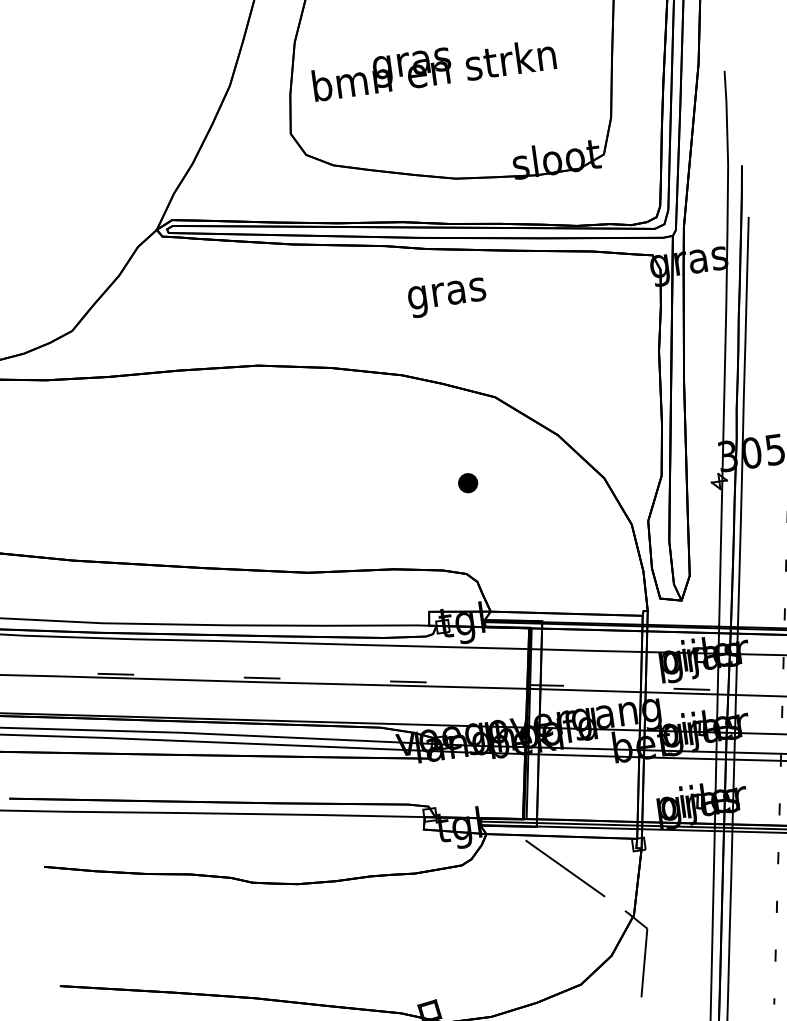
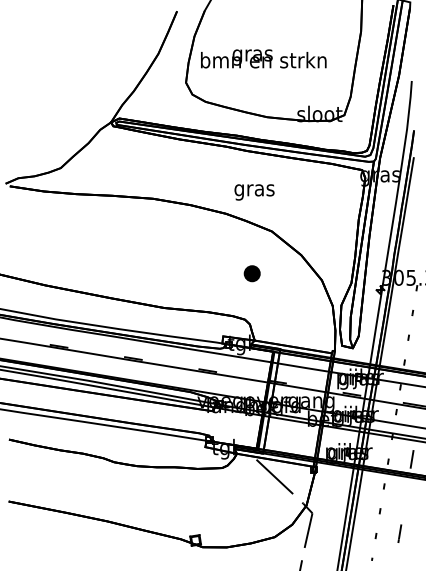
text: (447, 297) -> (254, 192), moved
part: (466, 481) -> (251, 272), size x1.6

